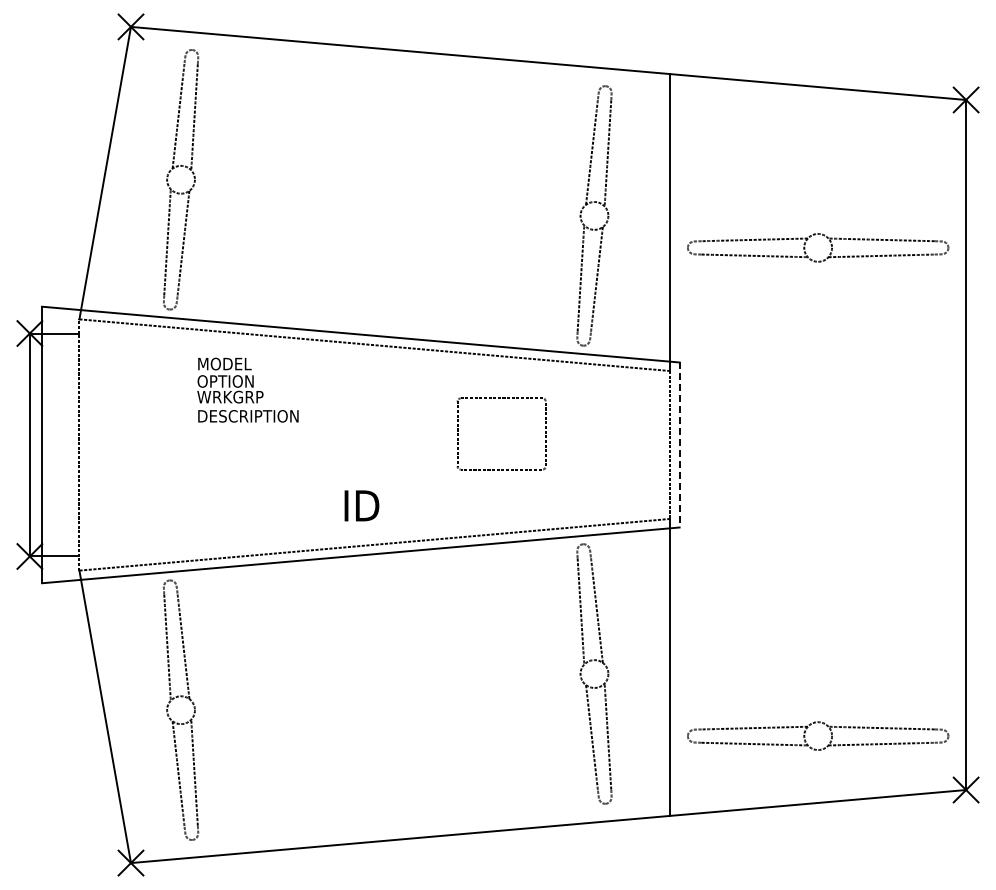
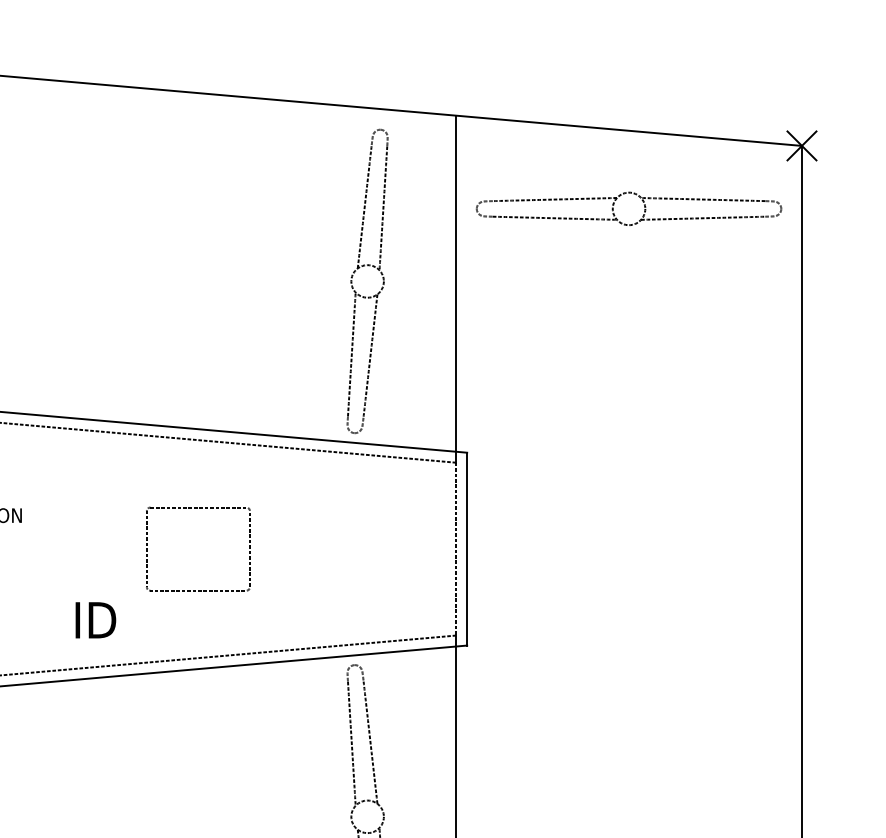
part: (815, 235) -> (625, 194), moved
part: (500, 398) -> (197, 507), moved
line: (679, 444) -> (467, 548), dashed -> solid

